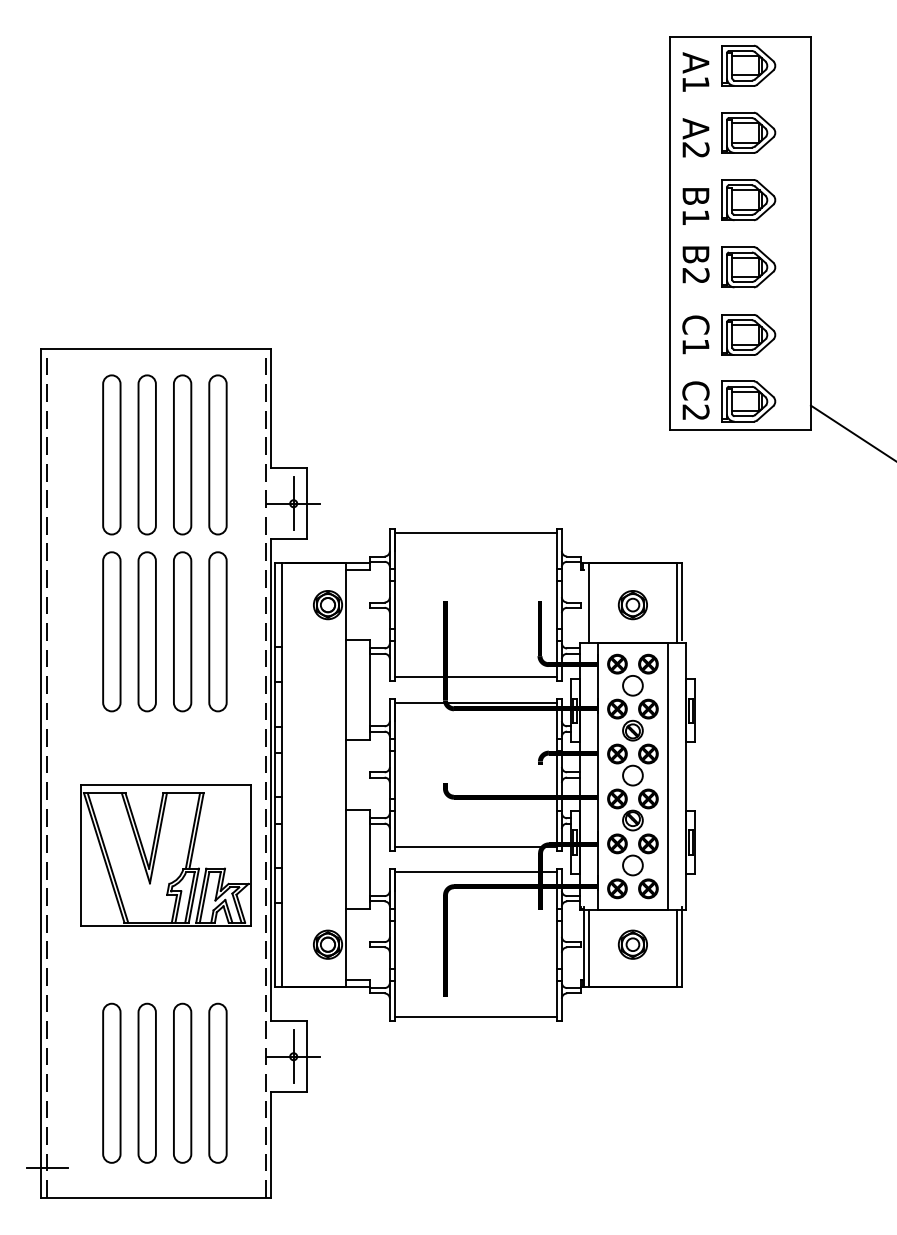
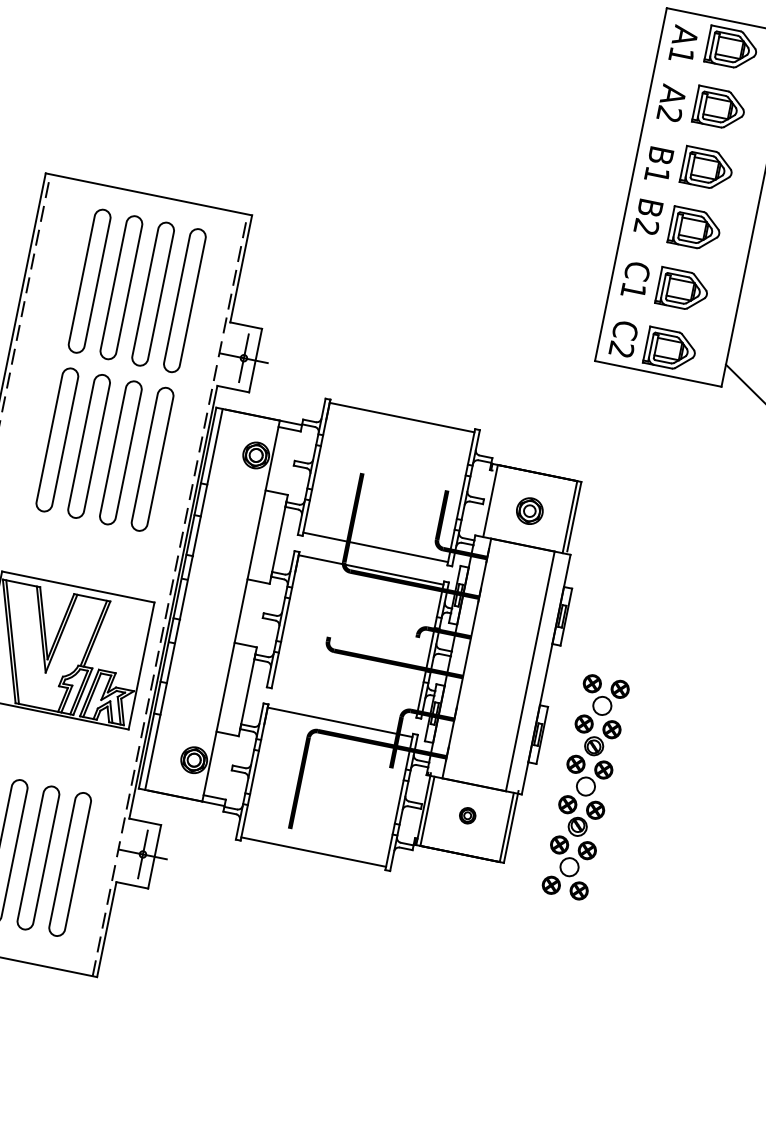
part: (632, 776) -> (585, 787), moved
line: (475, 847) -> (344, 699), removed
part: (632, 944) -> (467, 815), size x0.6

